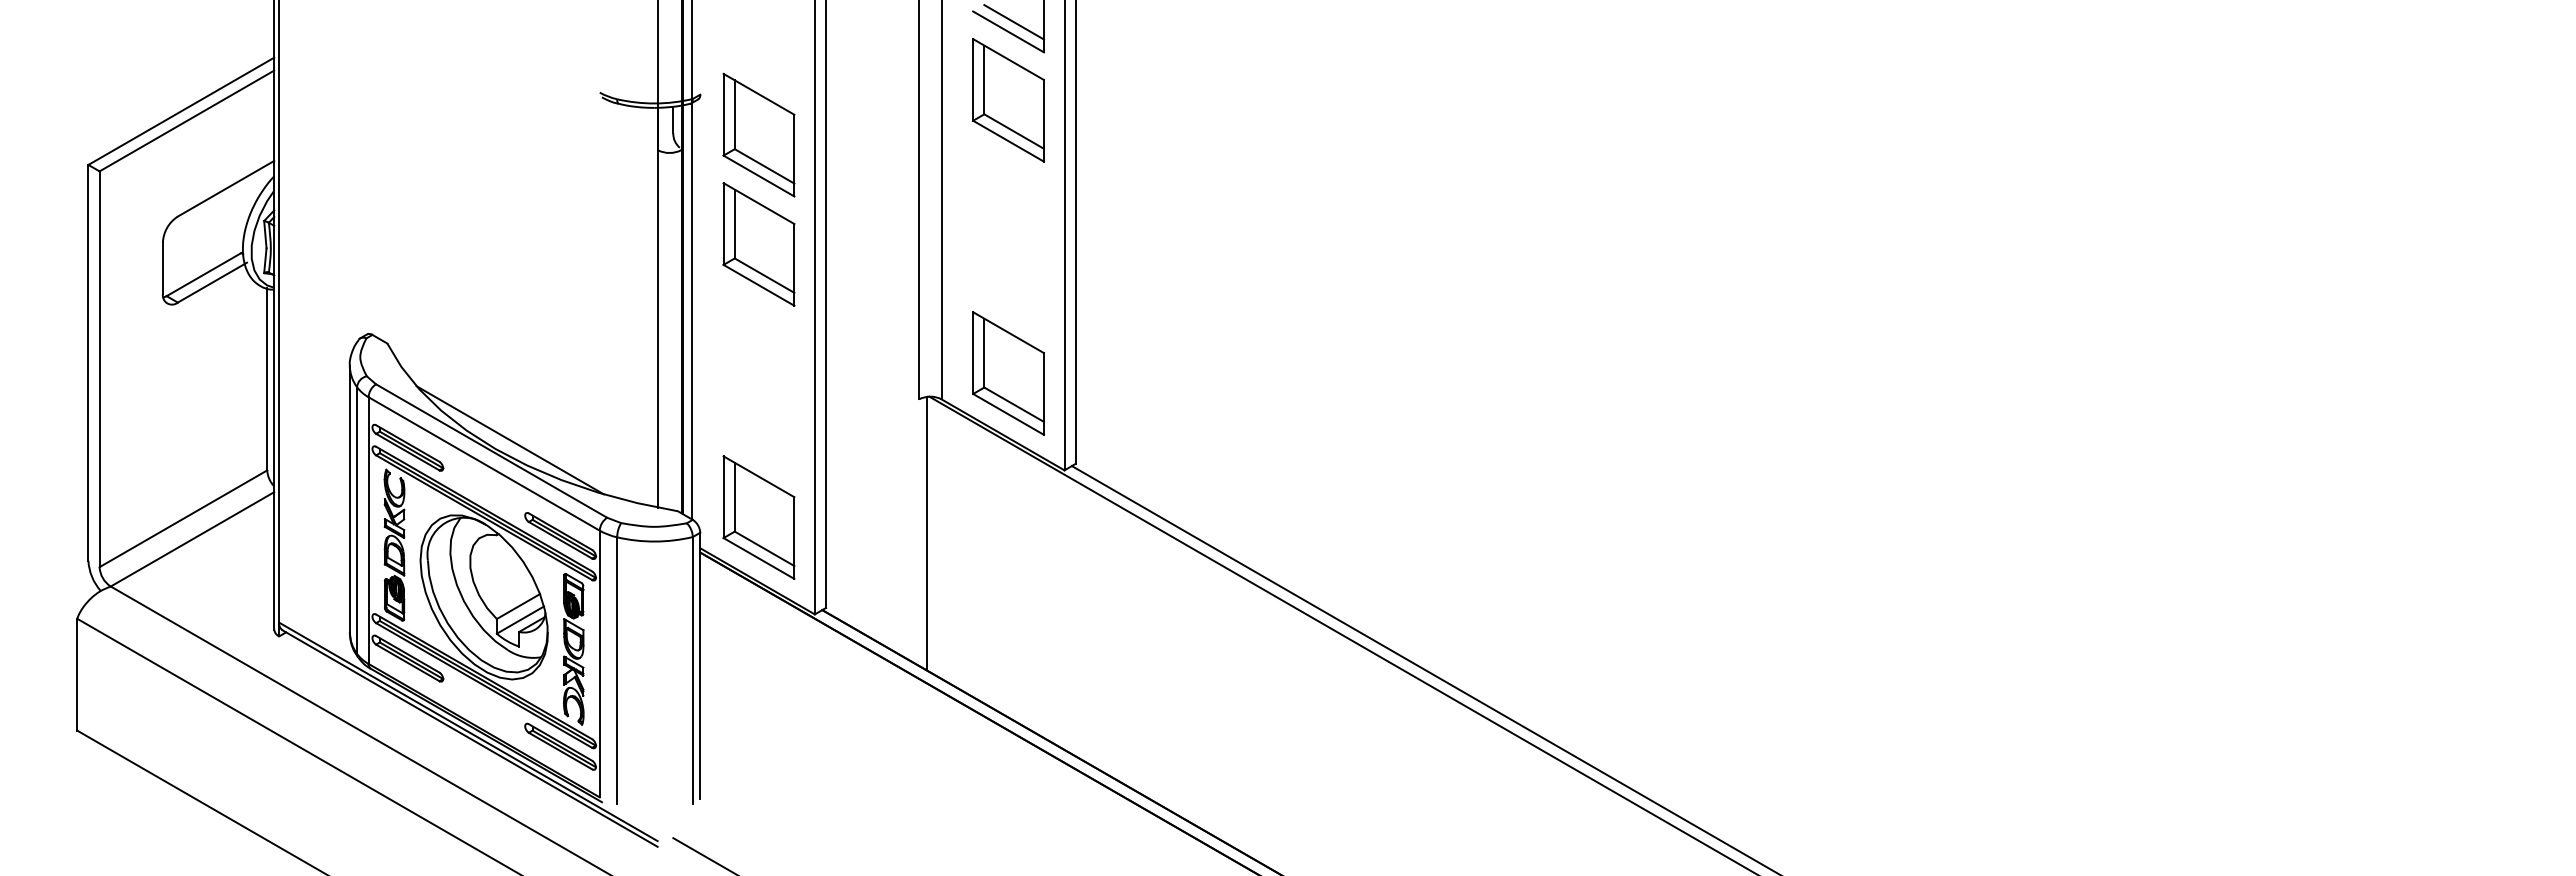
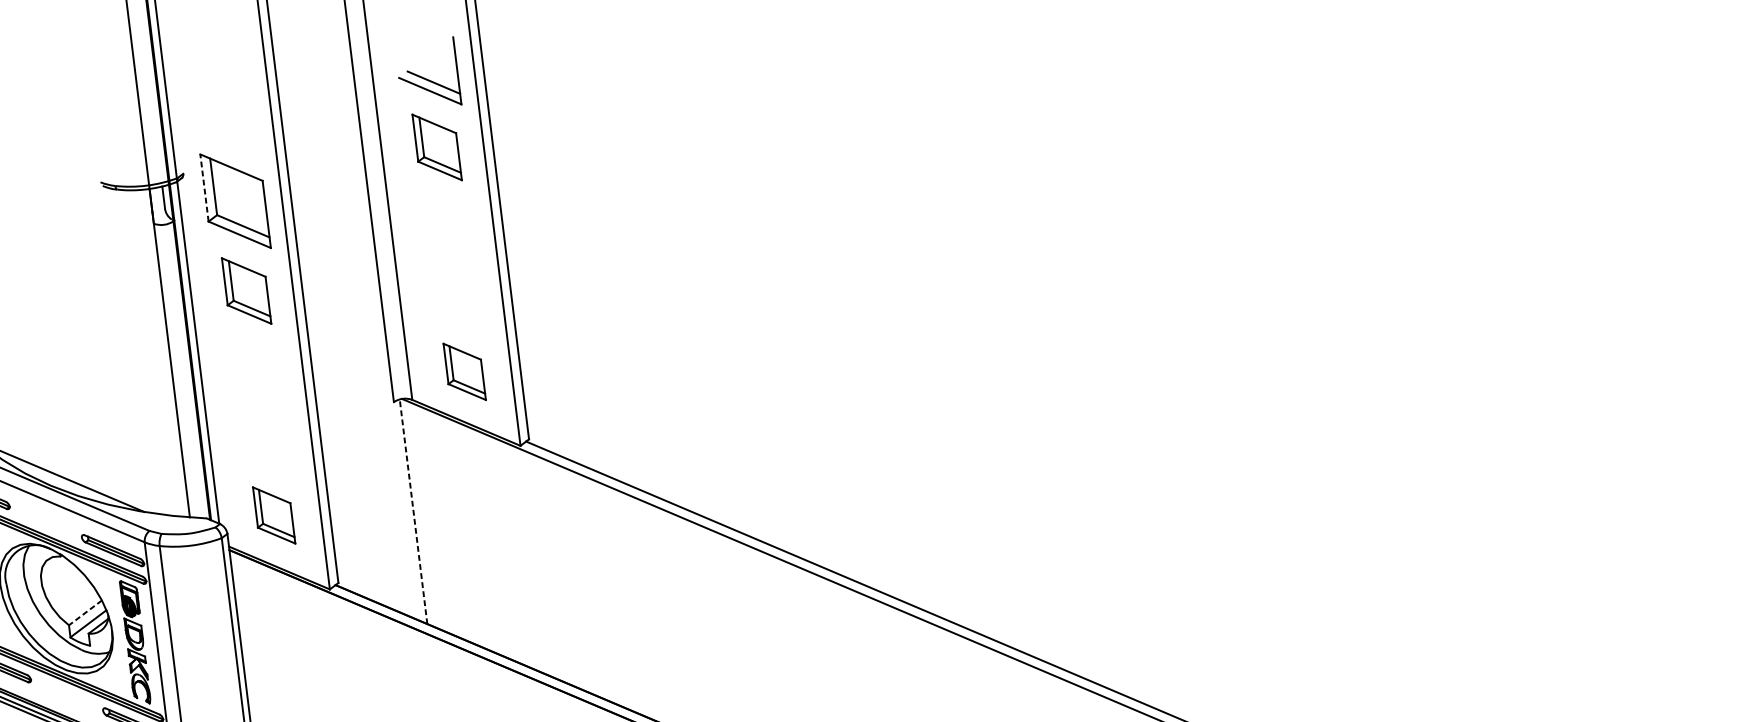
part: (1008, 100) -> (437, 147), size x0.7
line: (723, 114) -> (204, 187), solid -> dashed
part: (758, 244) -> (246, 291), size x0.7
part: (1008, 373) -> (464, 371), size x0.6
part: (758, 517) -> (273, 515), size x0.6
line: (926, 533) -> (413, 511), solid -> dashed
line: (518, 606) -> (85, 612), solid -> dashed

